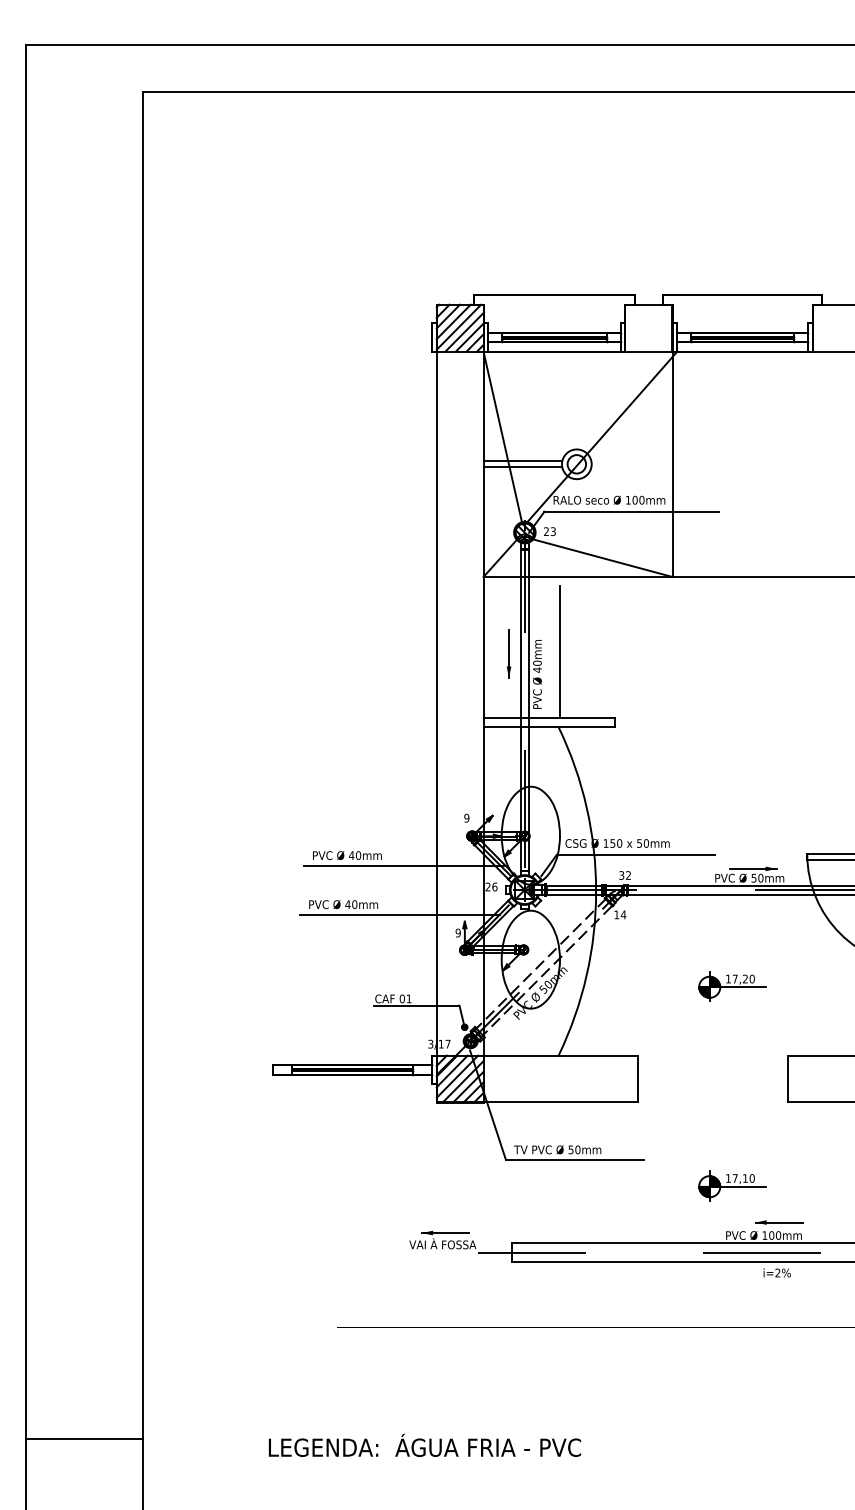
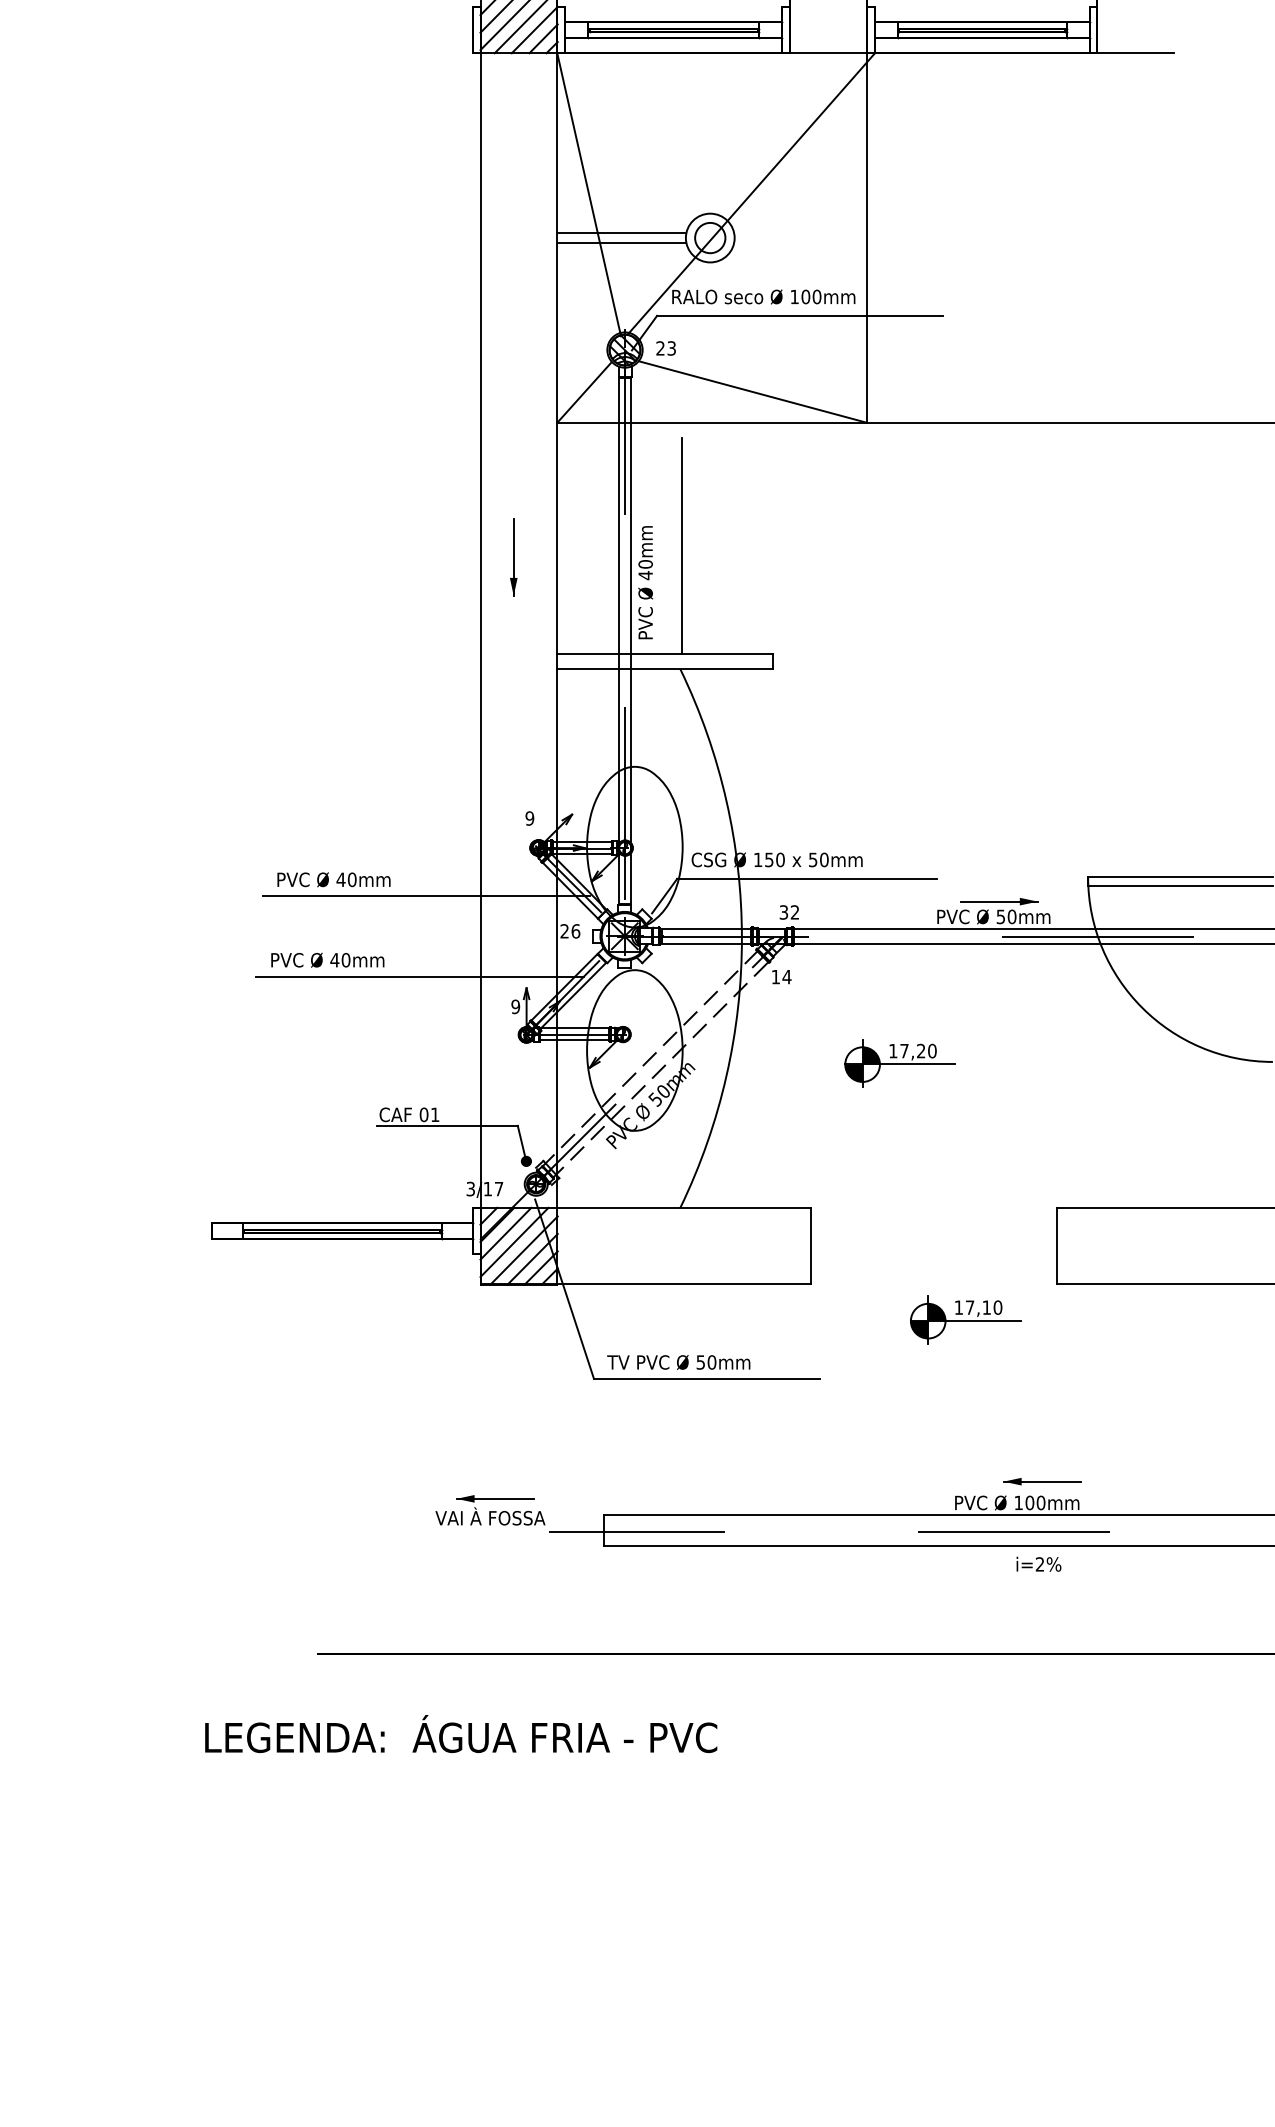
part: (508, 653) -> (512, 556), moved
part: (732, 986) -> (899, 1063), moved
part: (732, 1185) -> (965, 1319), moved
text: (424, 1444) -> (460, 1732), moved

